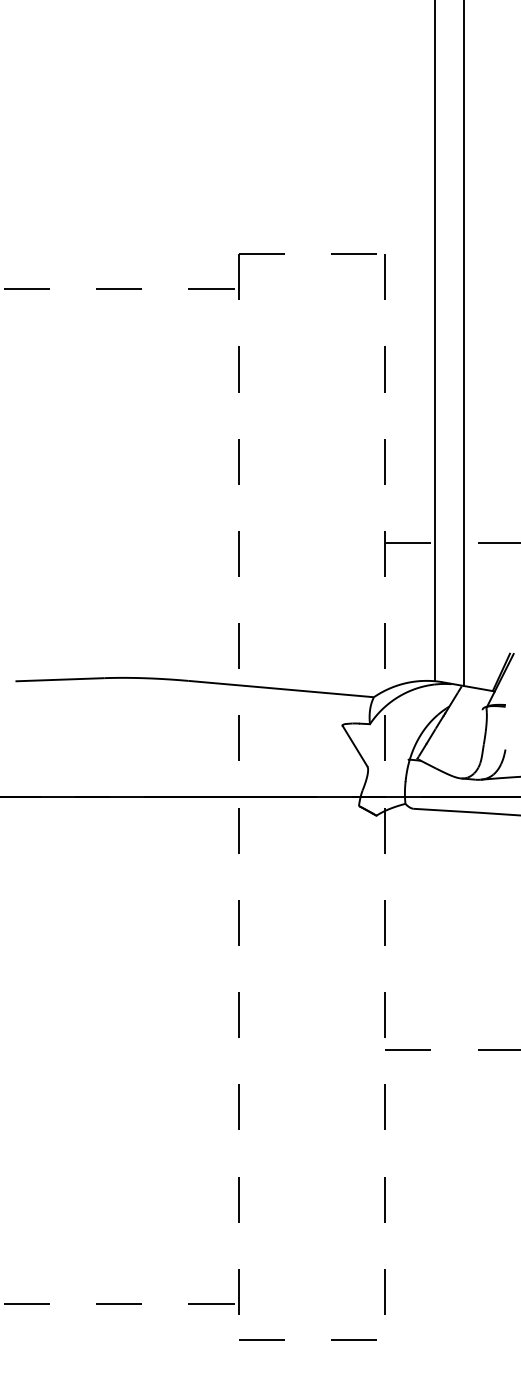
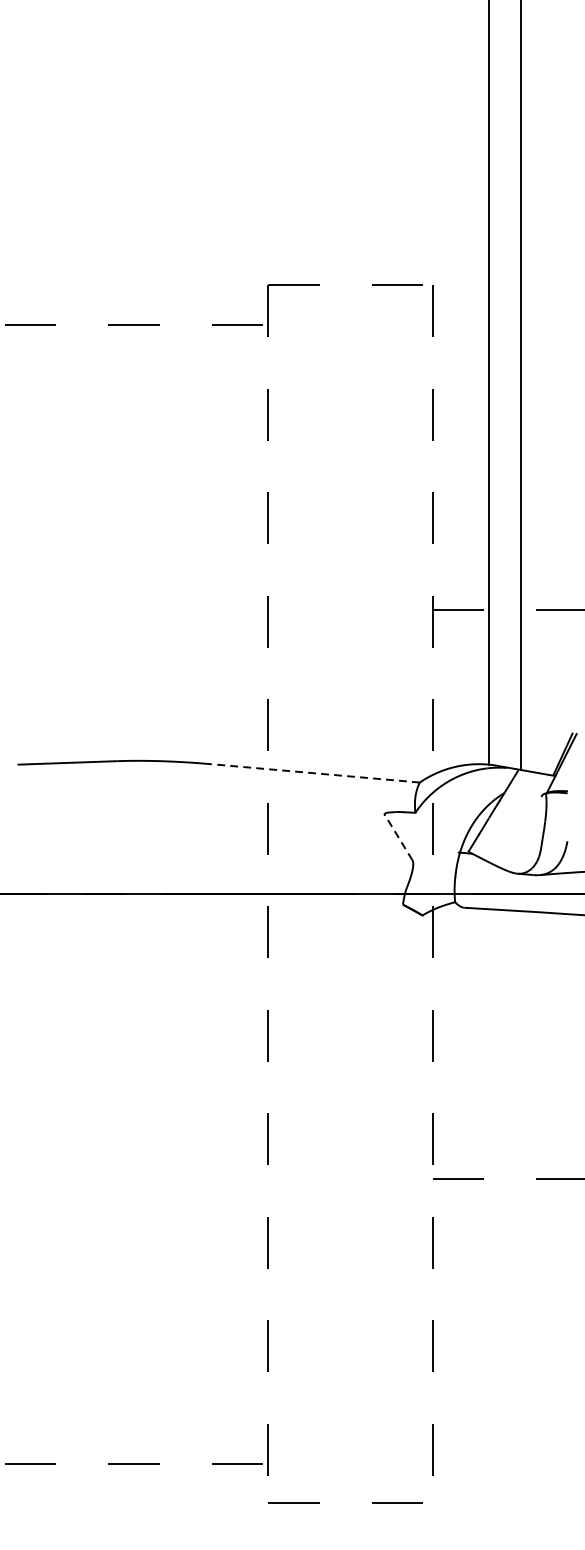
line: (280, 689) -> (314, 773), solid -> dashed
line: (355, 746) -> (399, 837), solid -> dashed

